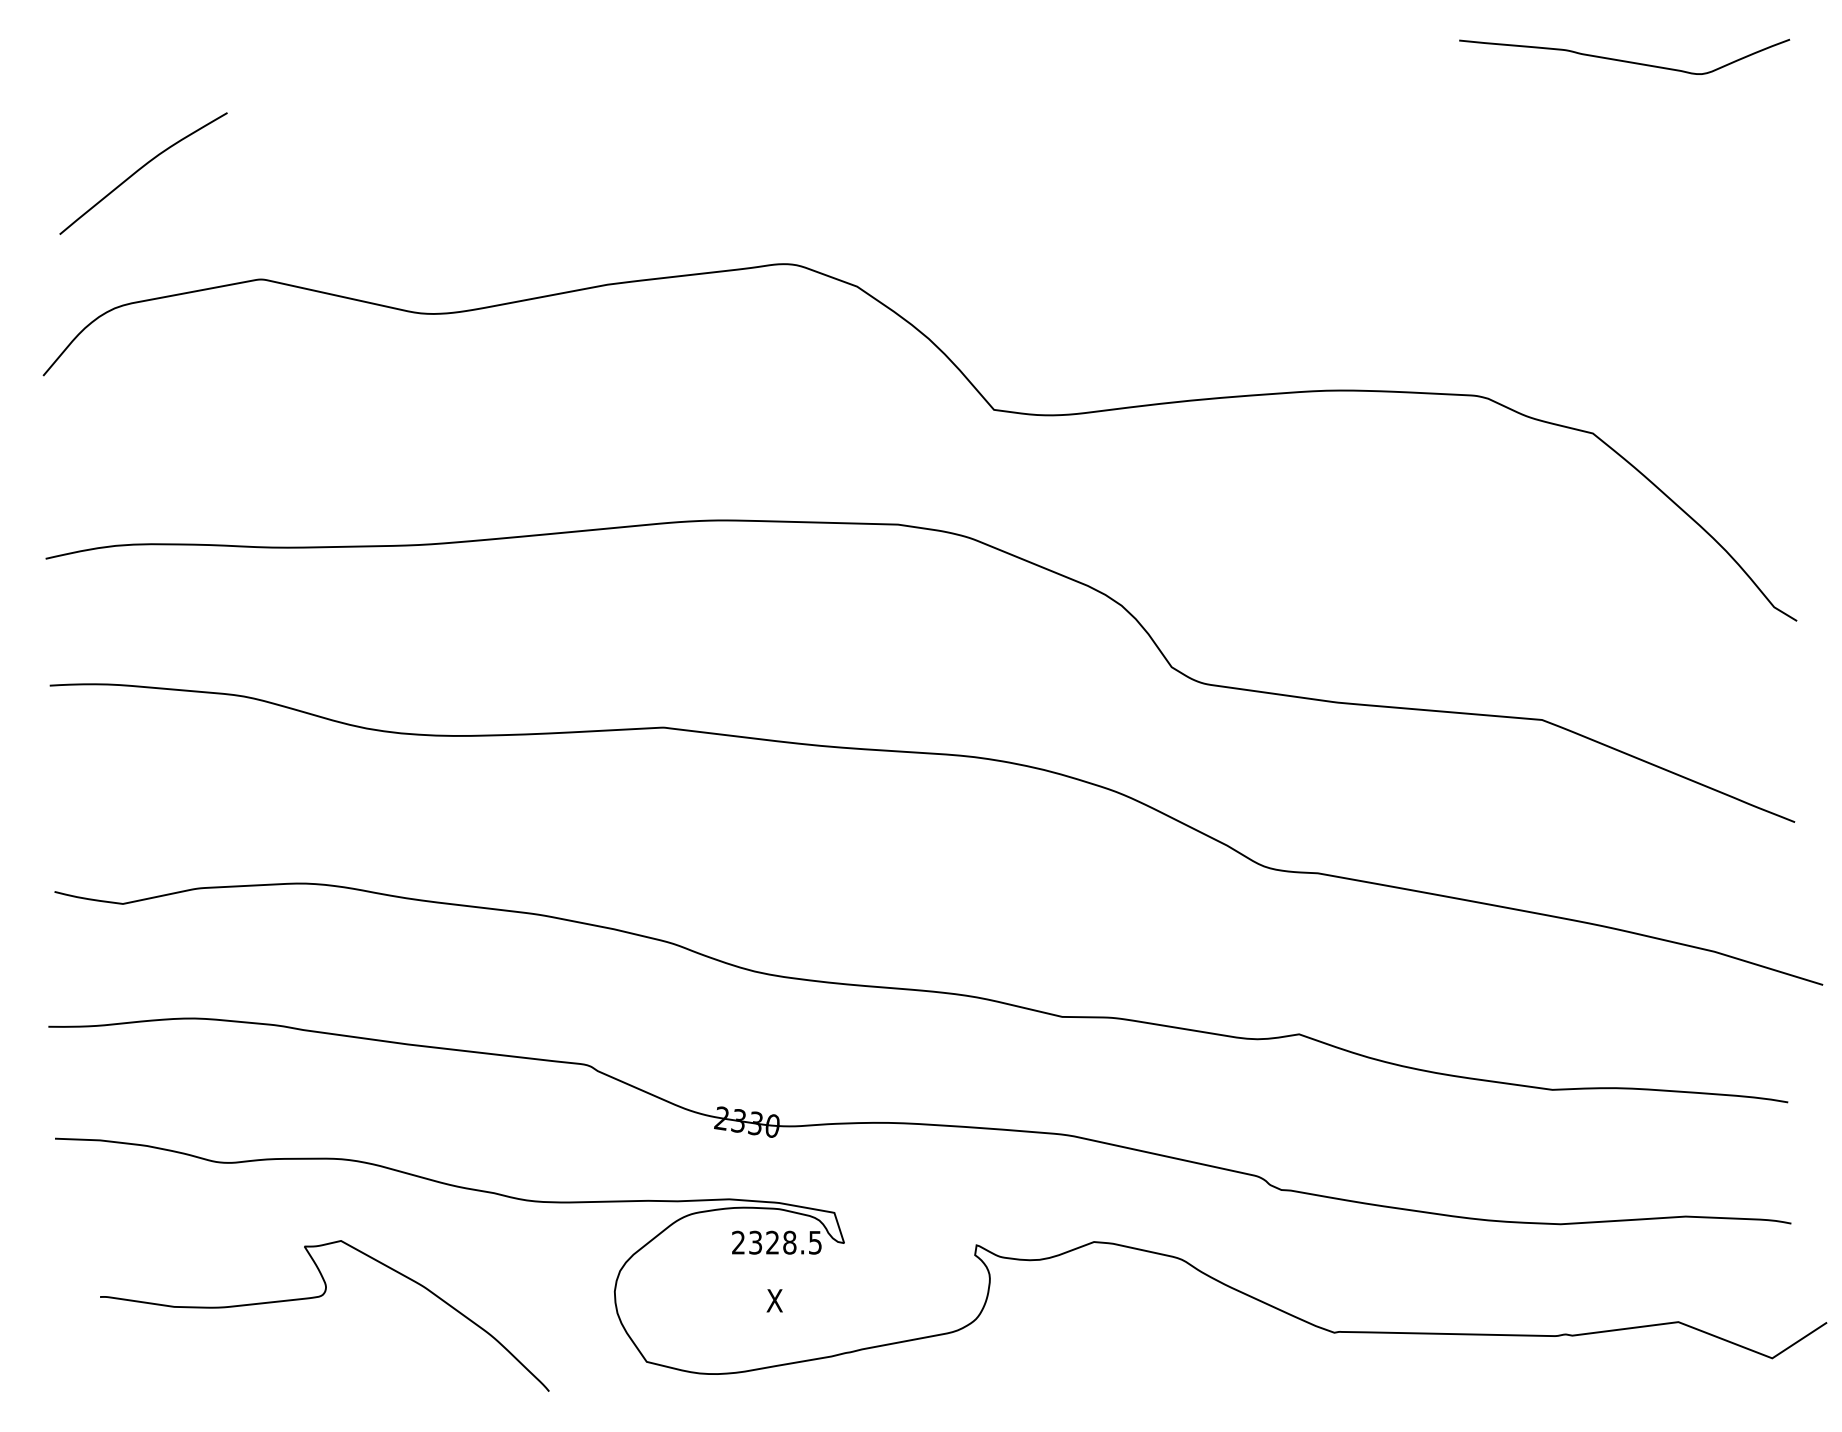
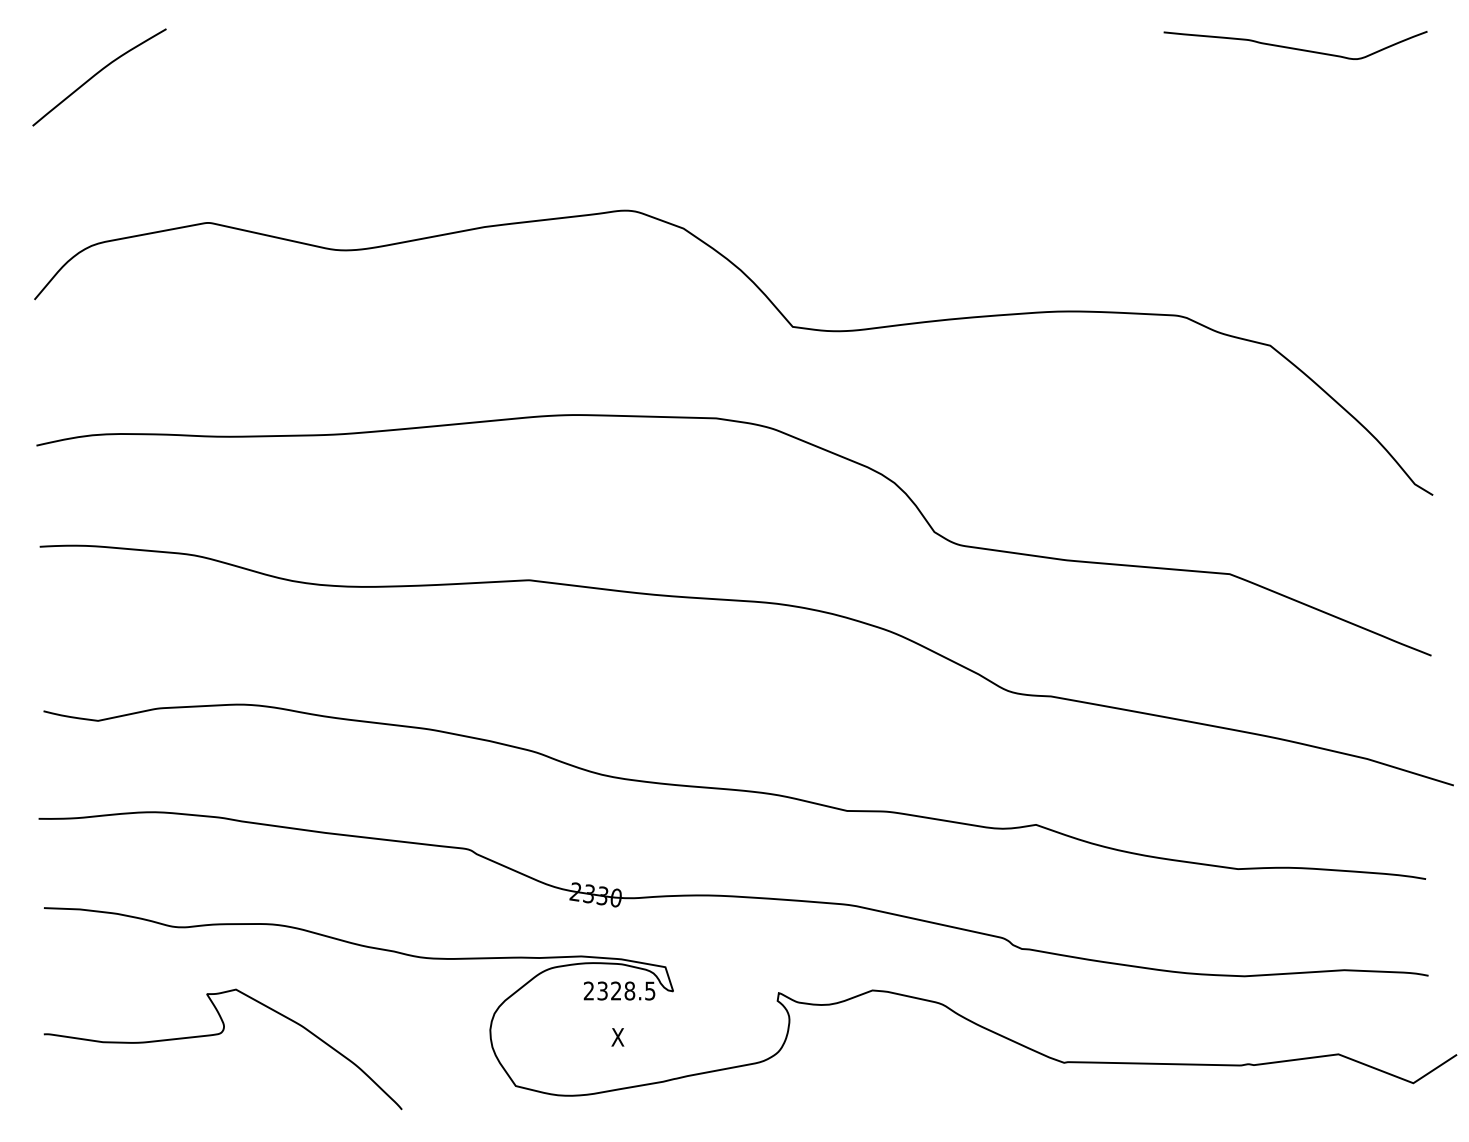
curve: (141, 169) -> (97, 74), moved
curve: (317, 1298) -> (217, 1035), moved

